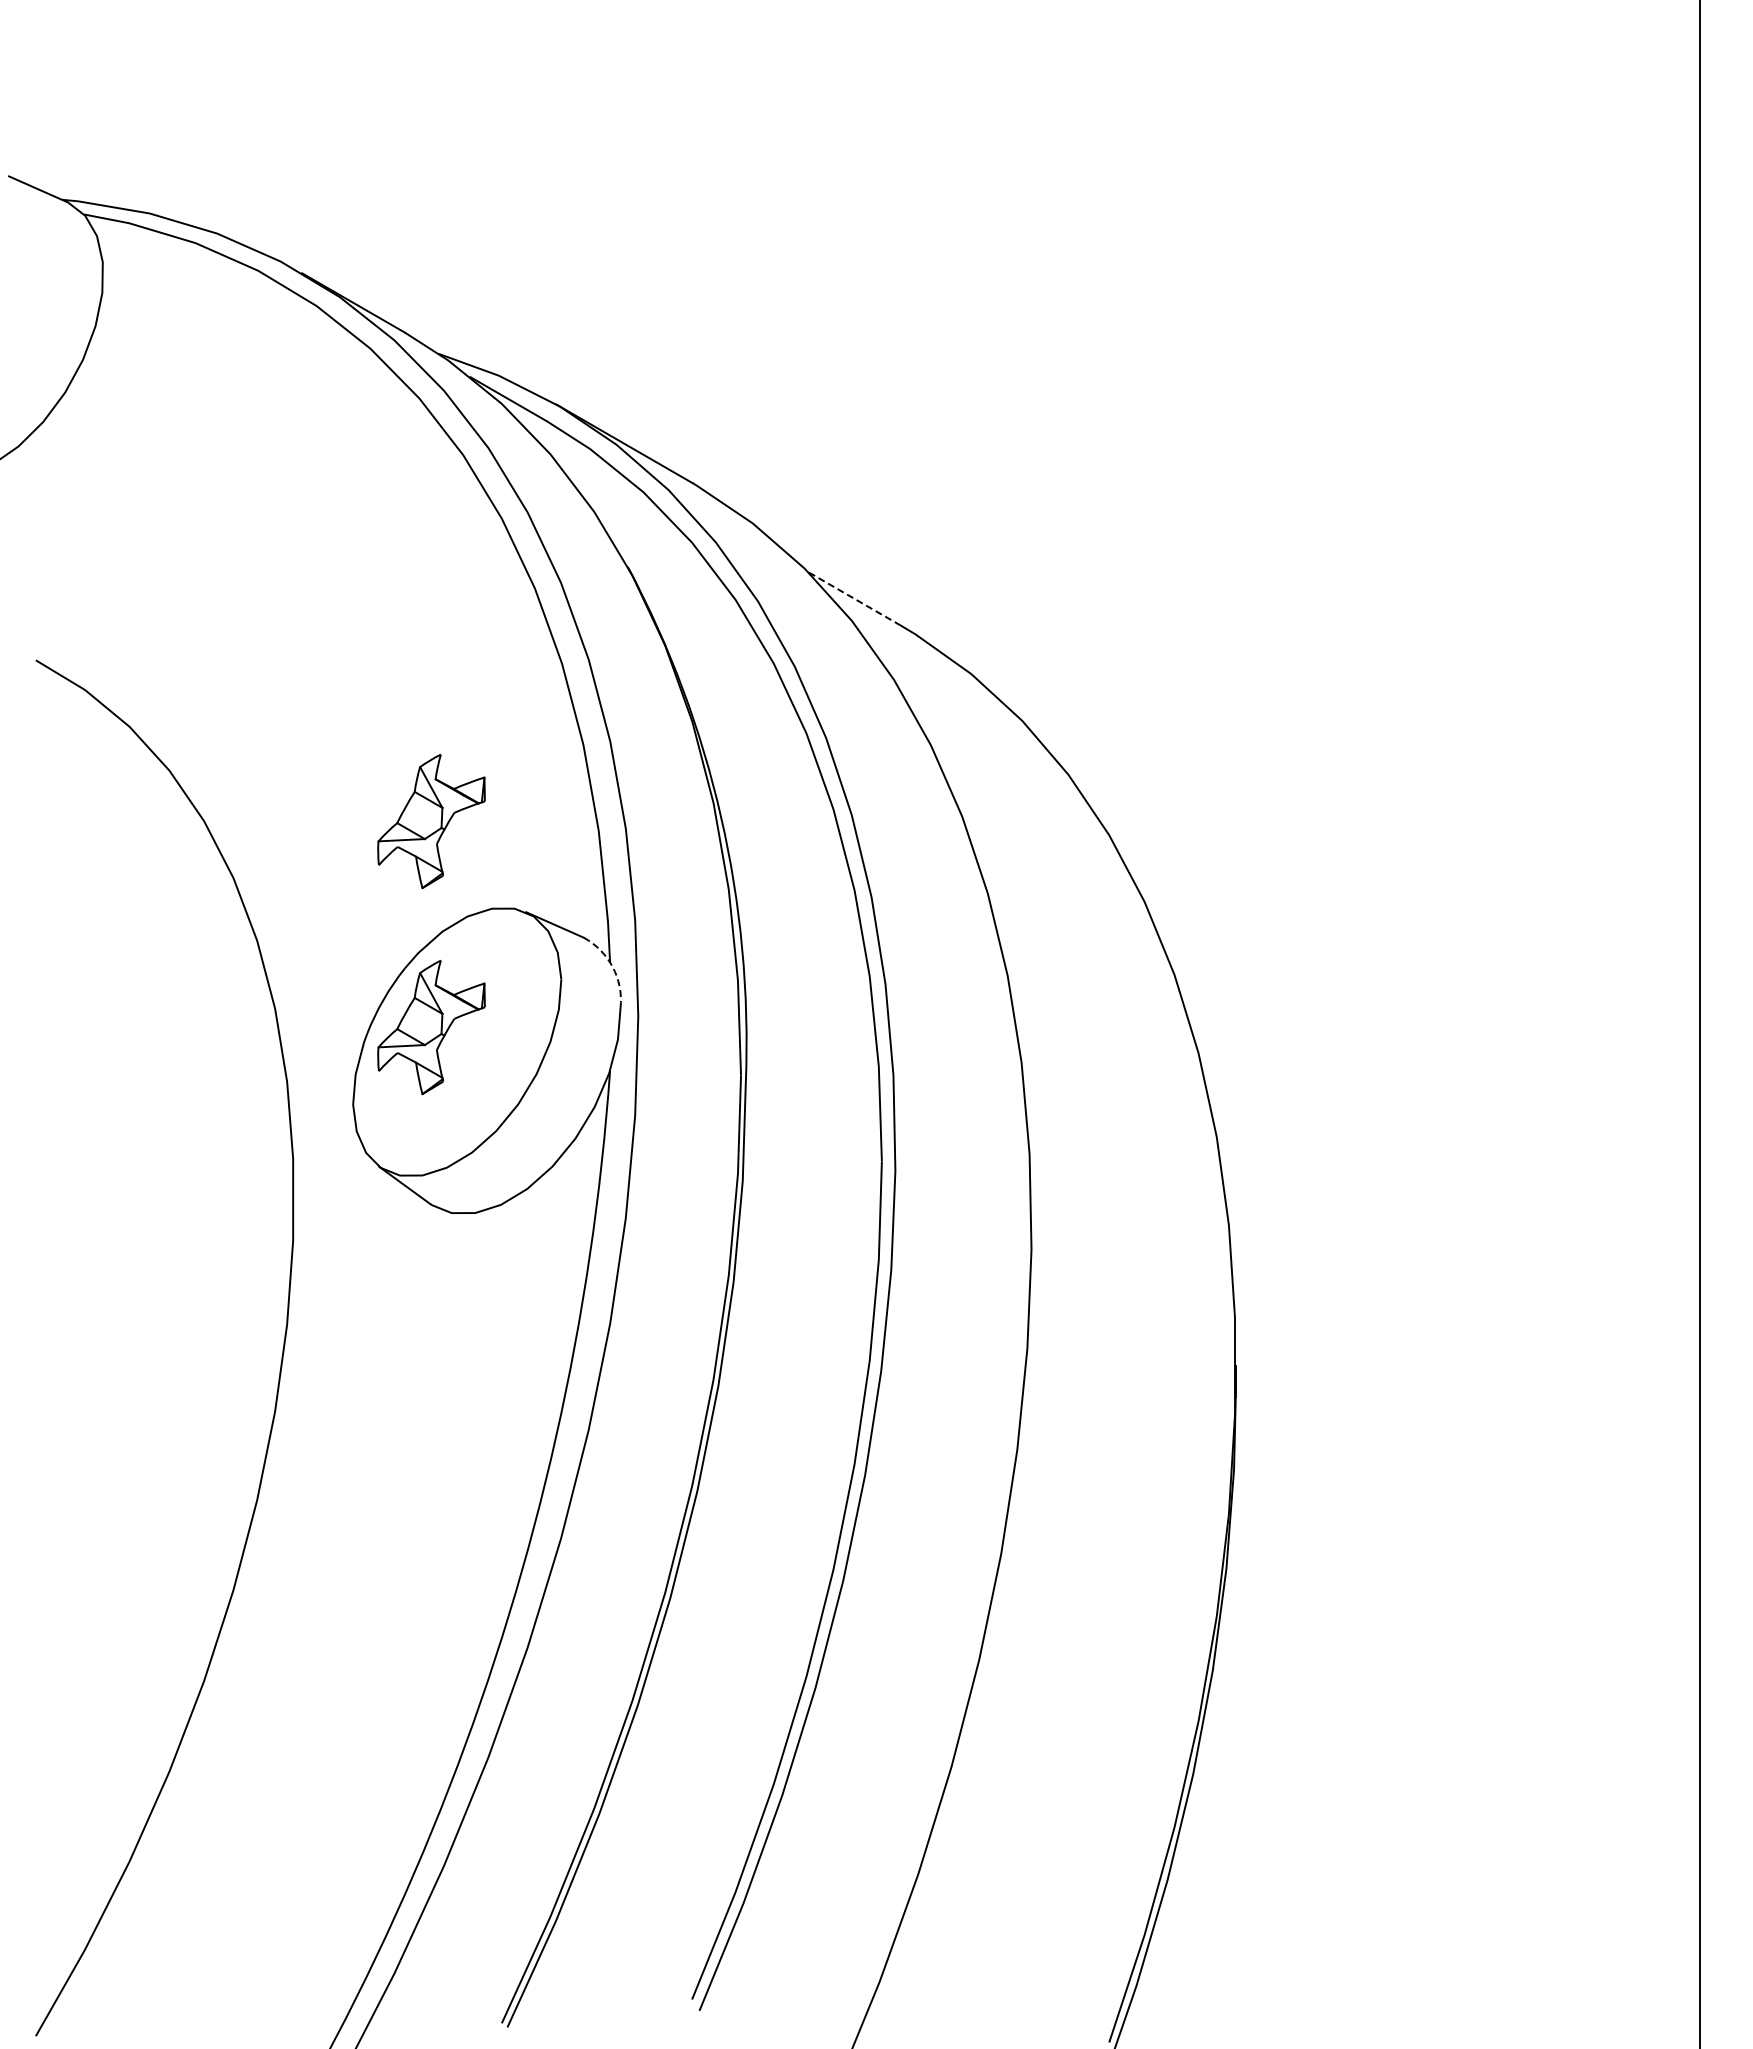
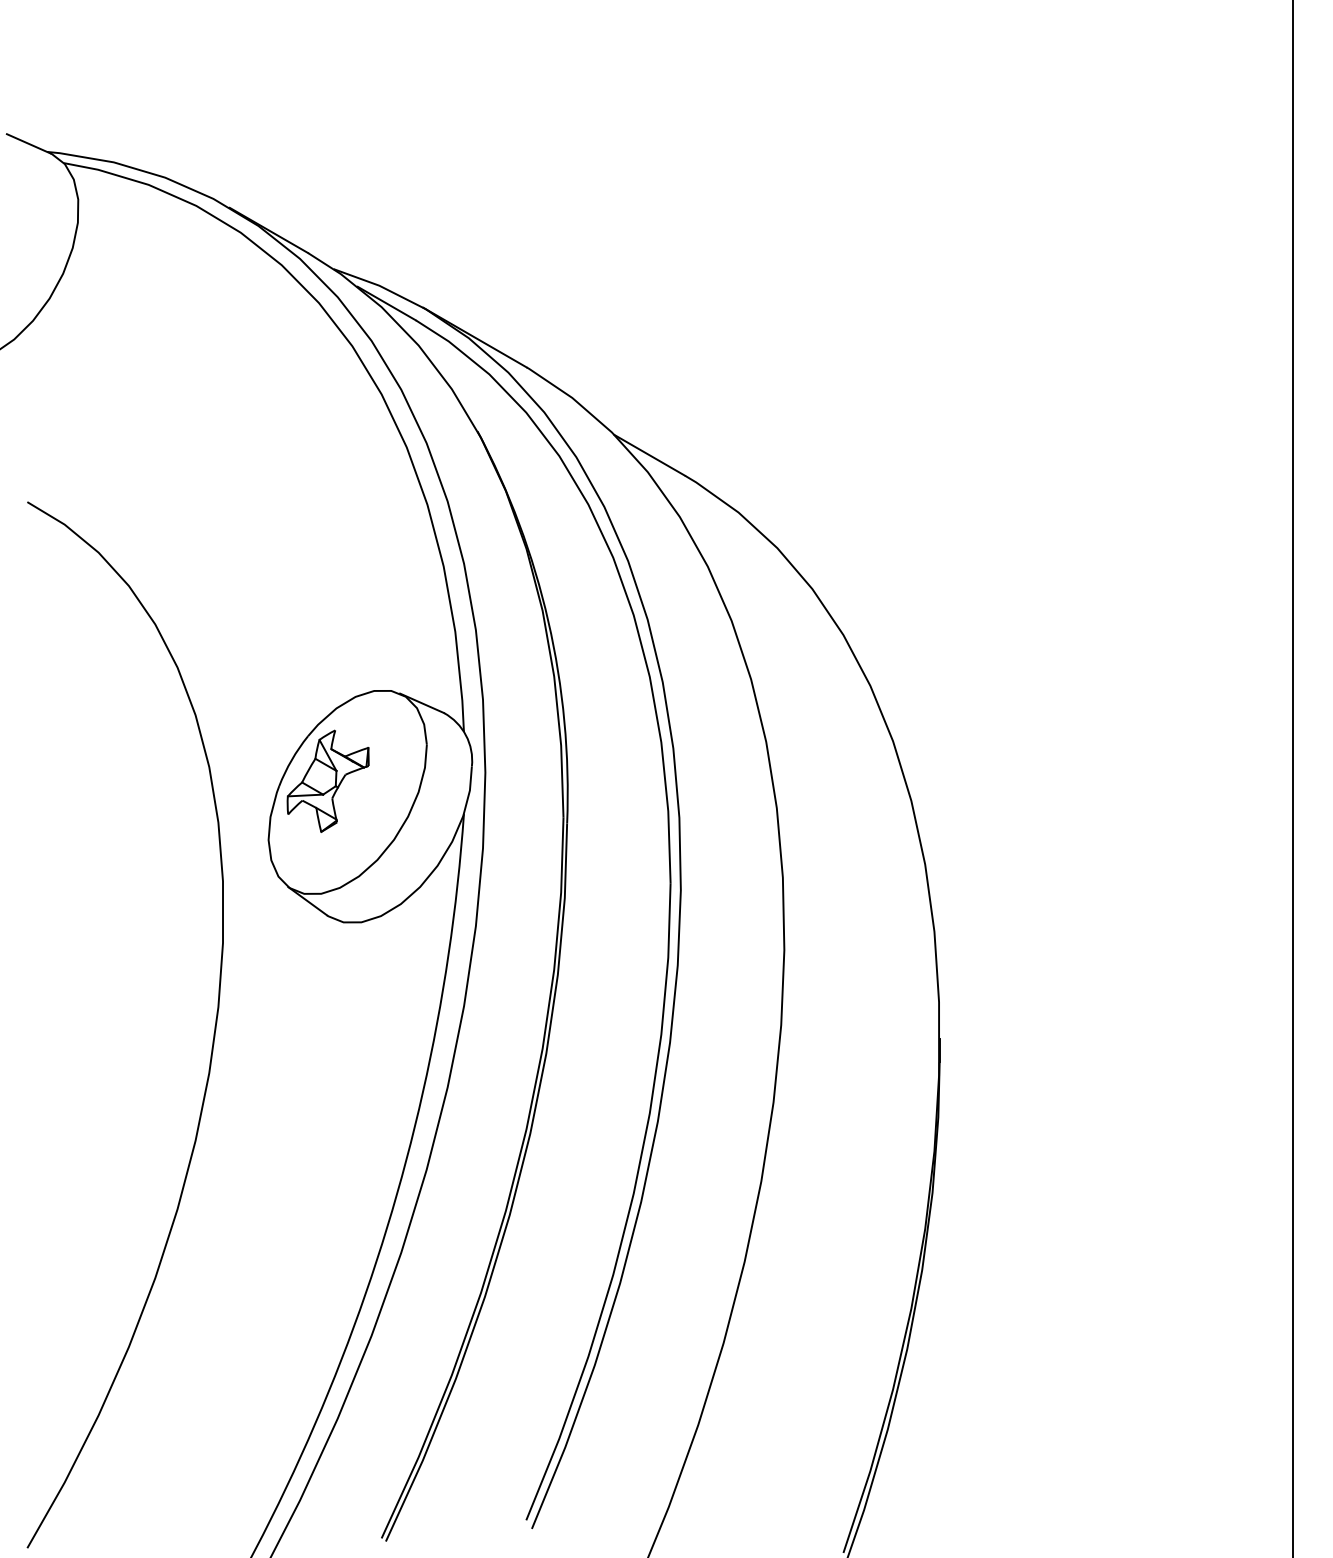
line: (854, 598) -> (649, 455), dashed -> solid
part: (431, 821) -> (328, 624), removed
arc: (612, 967) -> (465, 735), dashed -> solid

